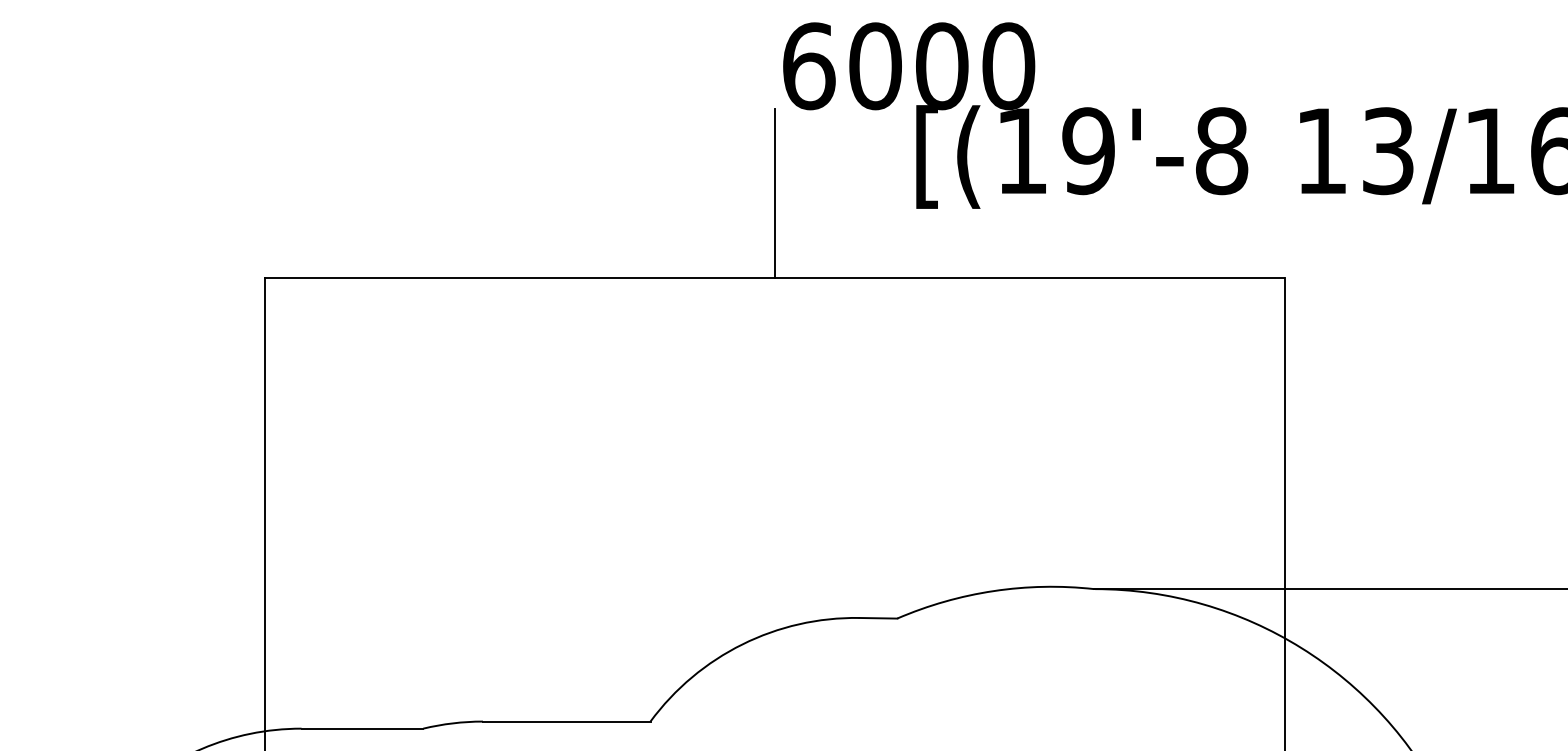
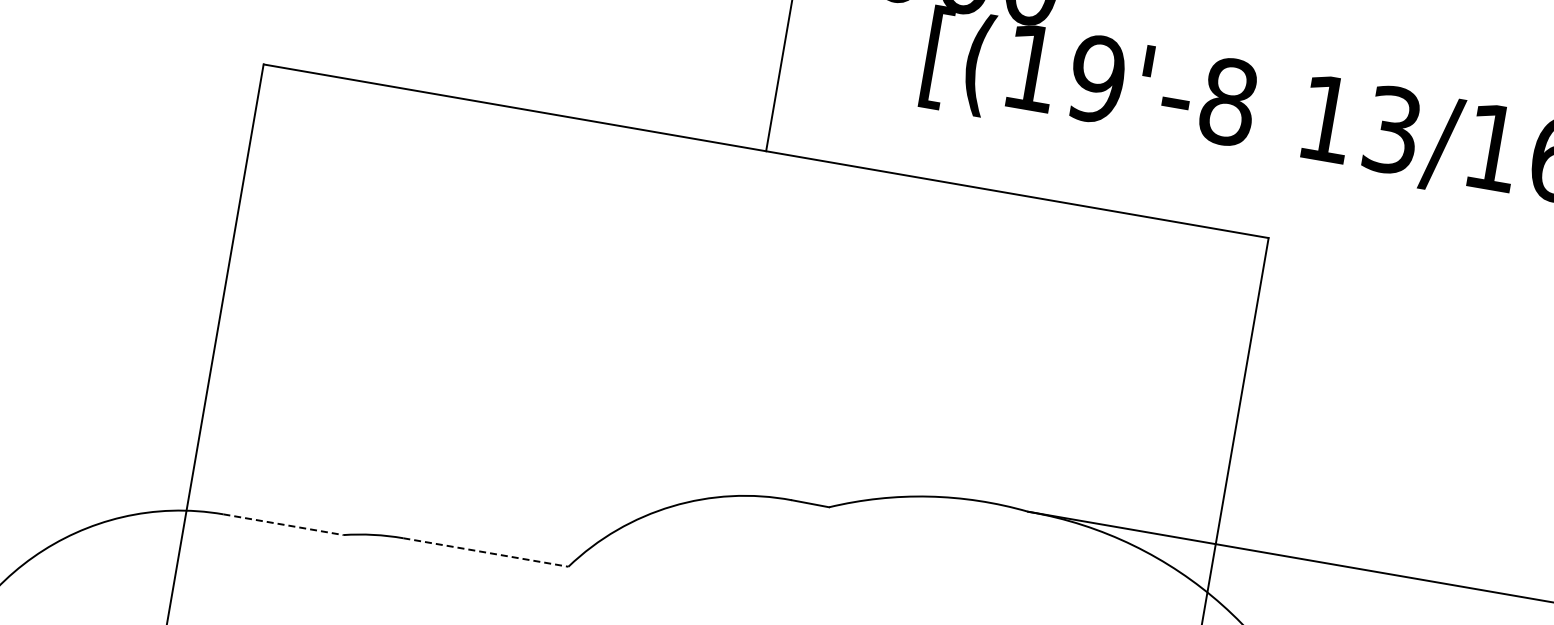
line: (566, 721) -> (485, 552), solid -> dashed
line: (362, 728) -> (283, 524), solid -> dashed

